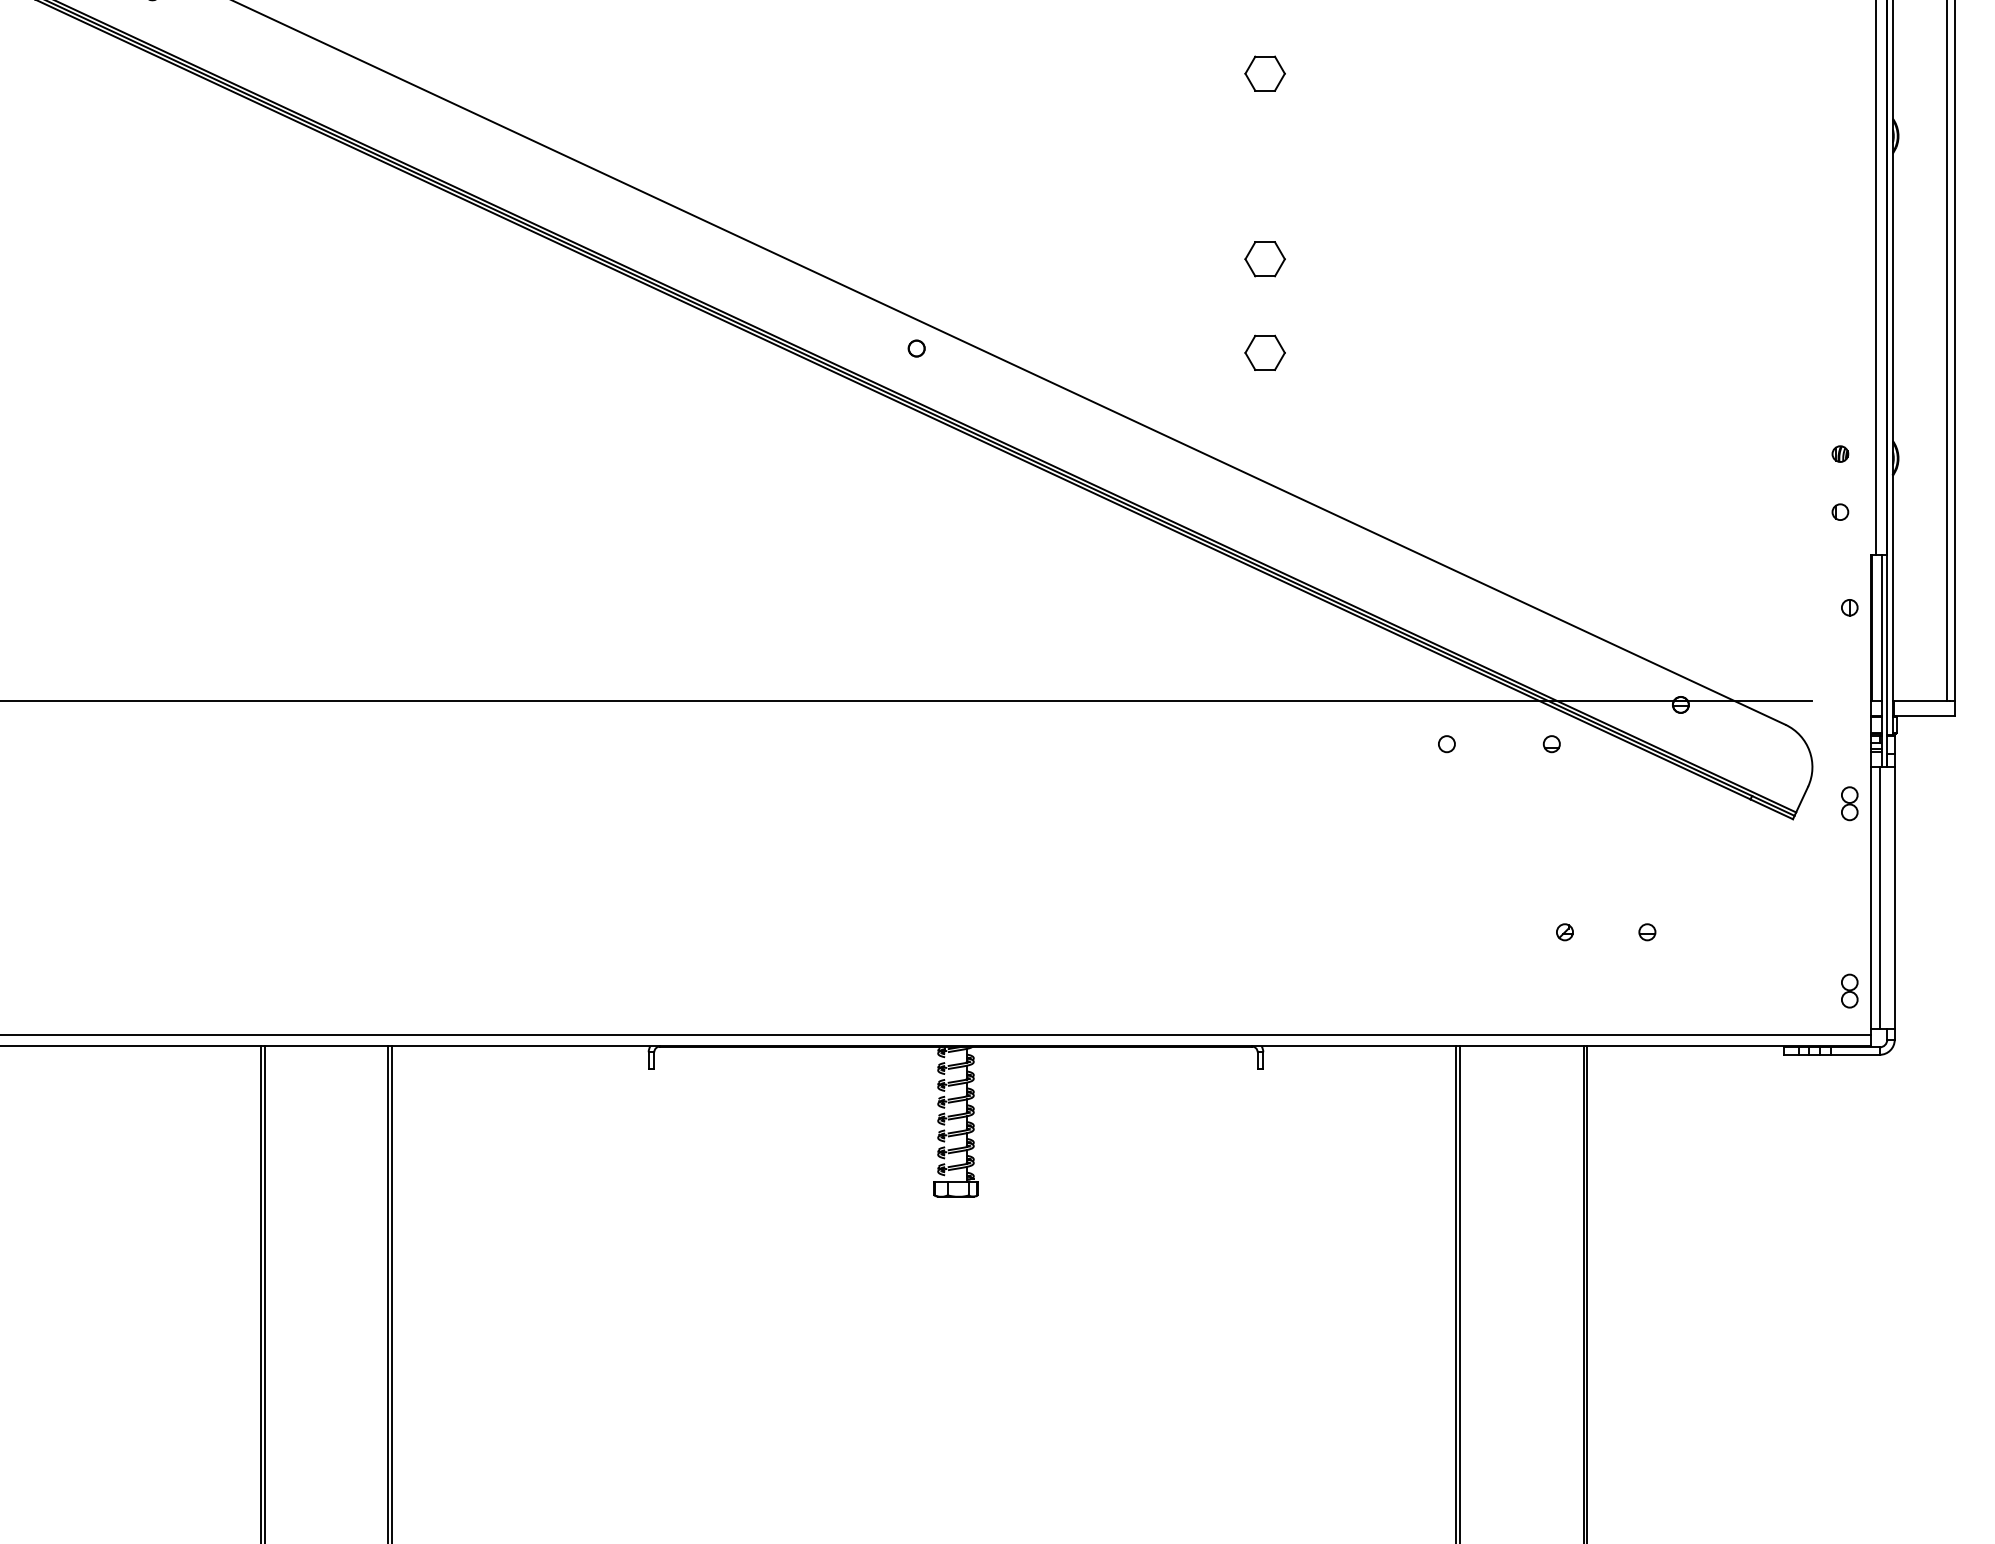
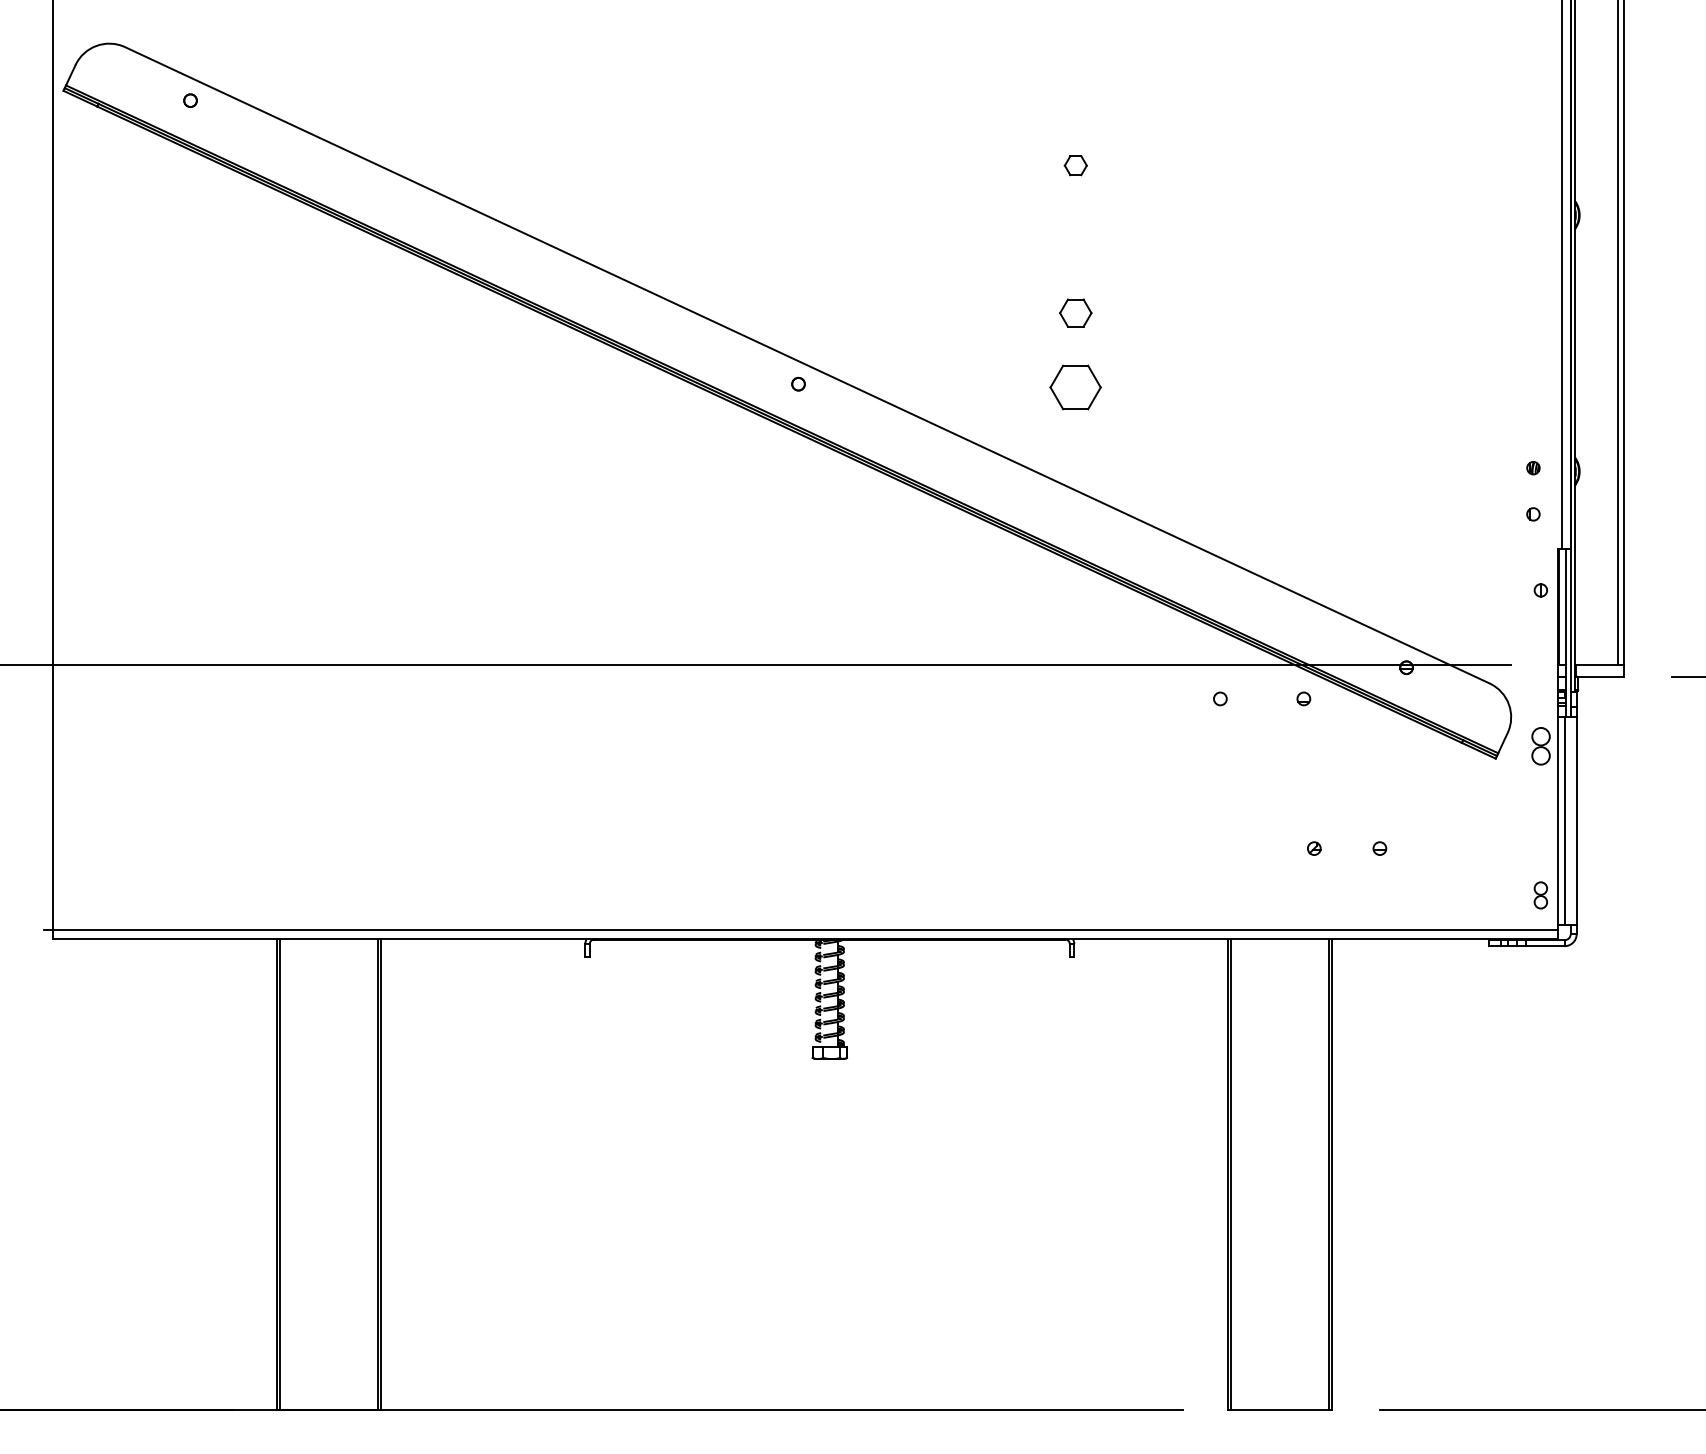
part: (1264, 73) -> (1075, 165), size x0.7
part: (1264, 352) -> (1075, 387), size x1.6
part: (1849, 803) -> (1540, 746), size x1.4

